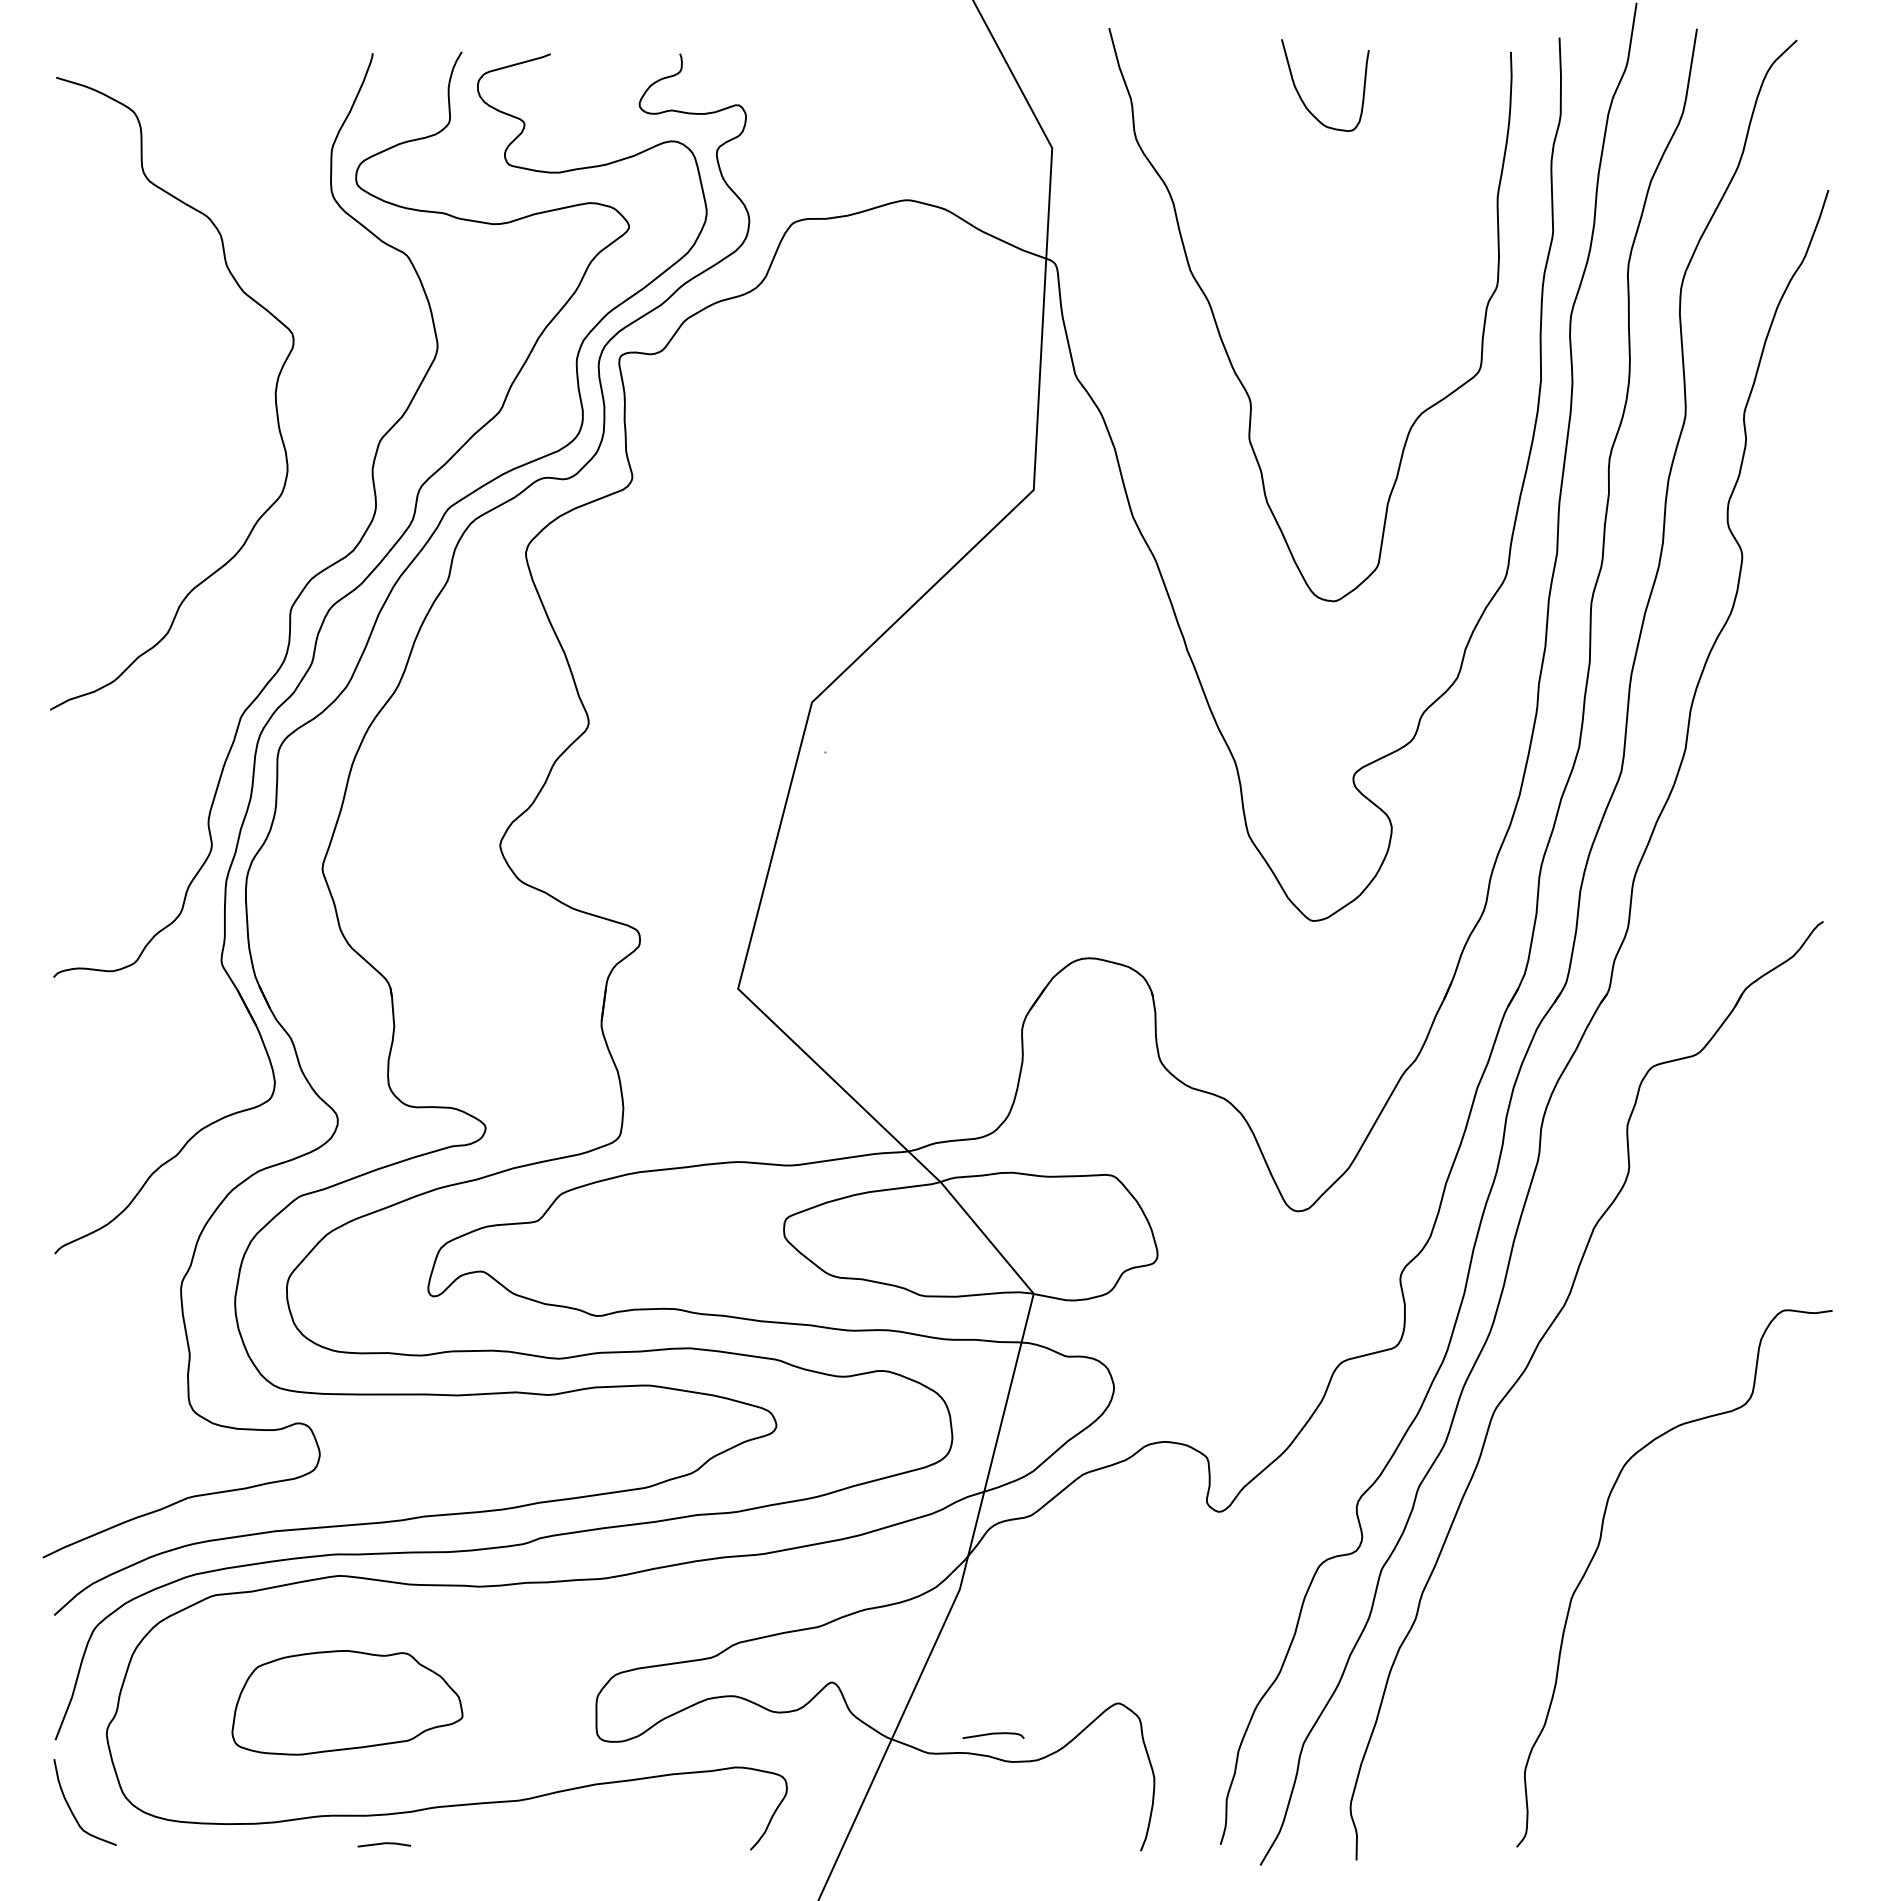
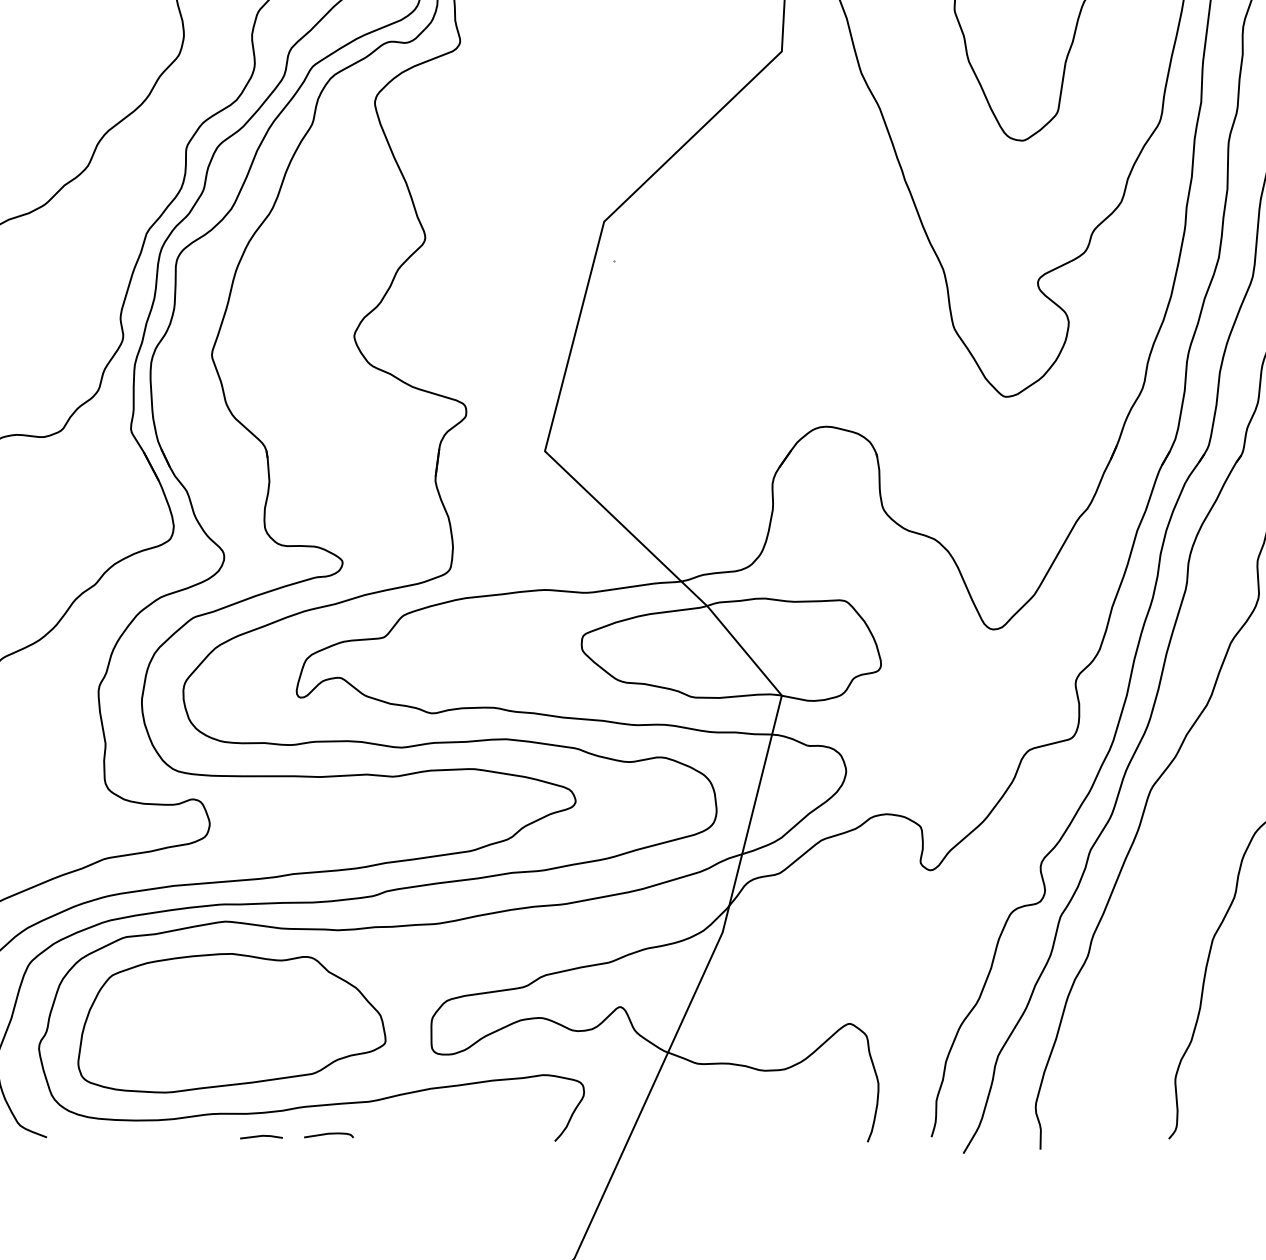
part: (347, 1702) -> (231, 1023), size x1.67
curve: (993, 1734) -> (328, 1134), moved

